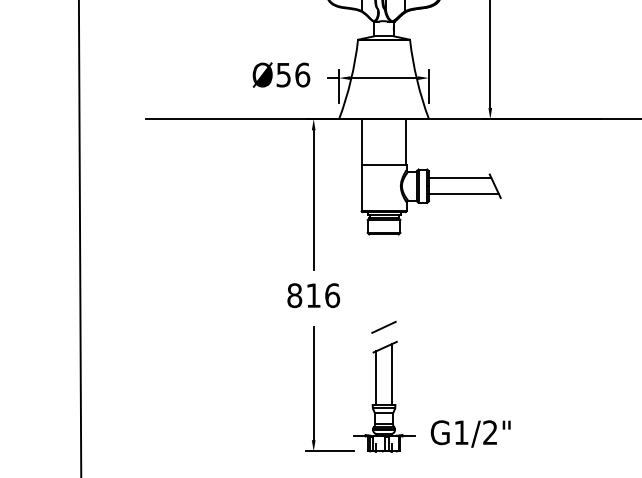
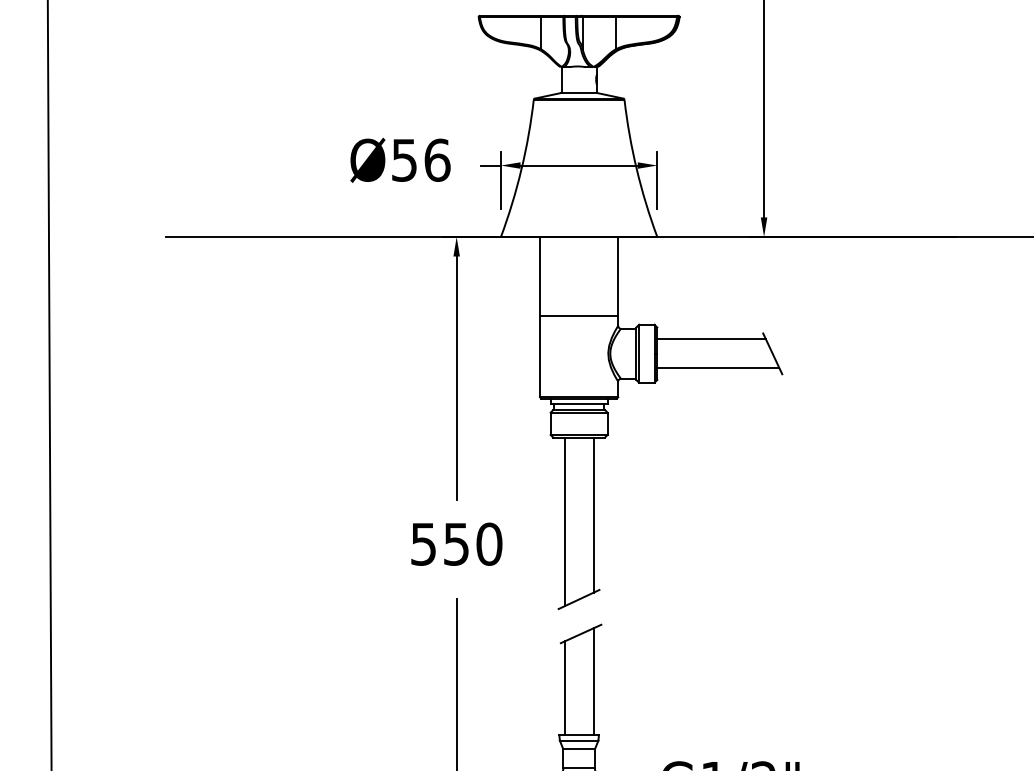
line: (392, 278) -> (593, 514), added
line: (375, 282) -> (564, 521), added
text: (313, 295) -> (456, 543), 816 -> 550

